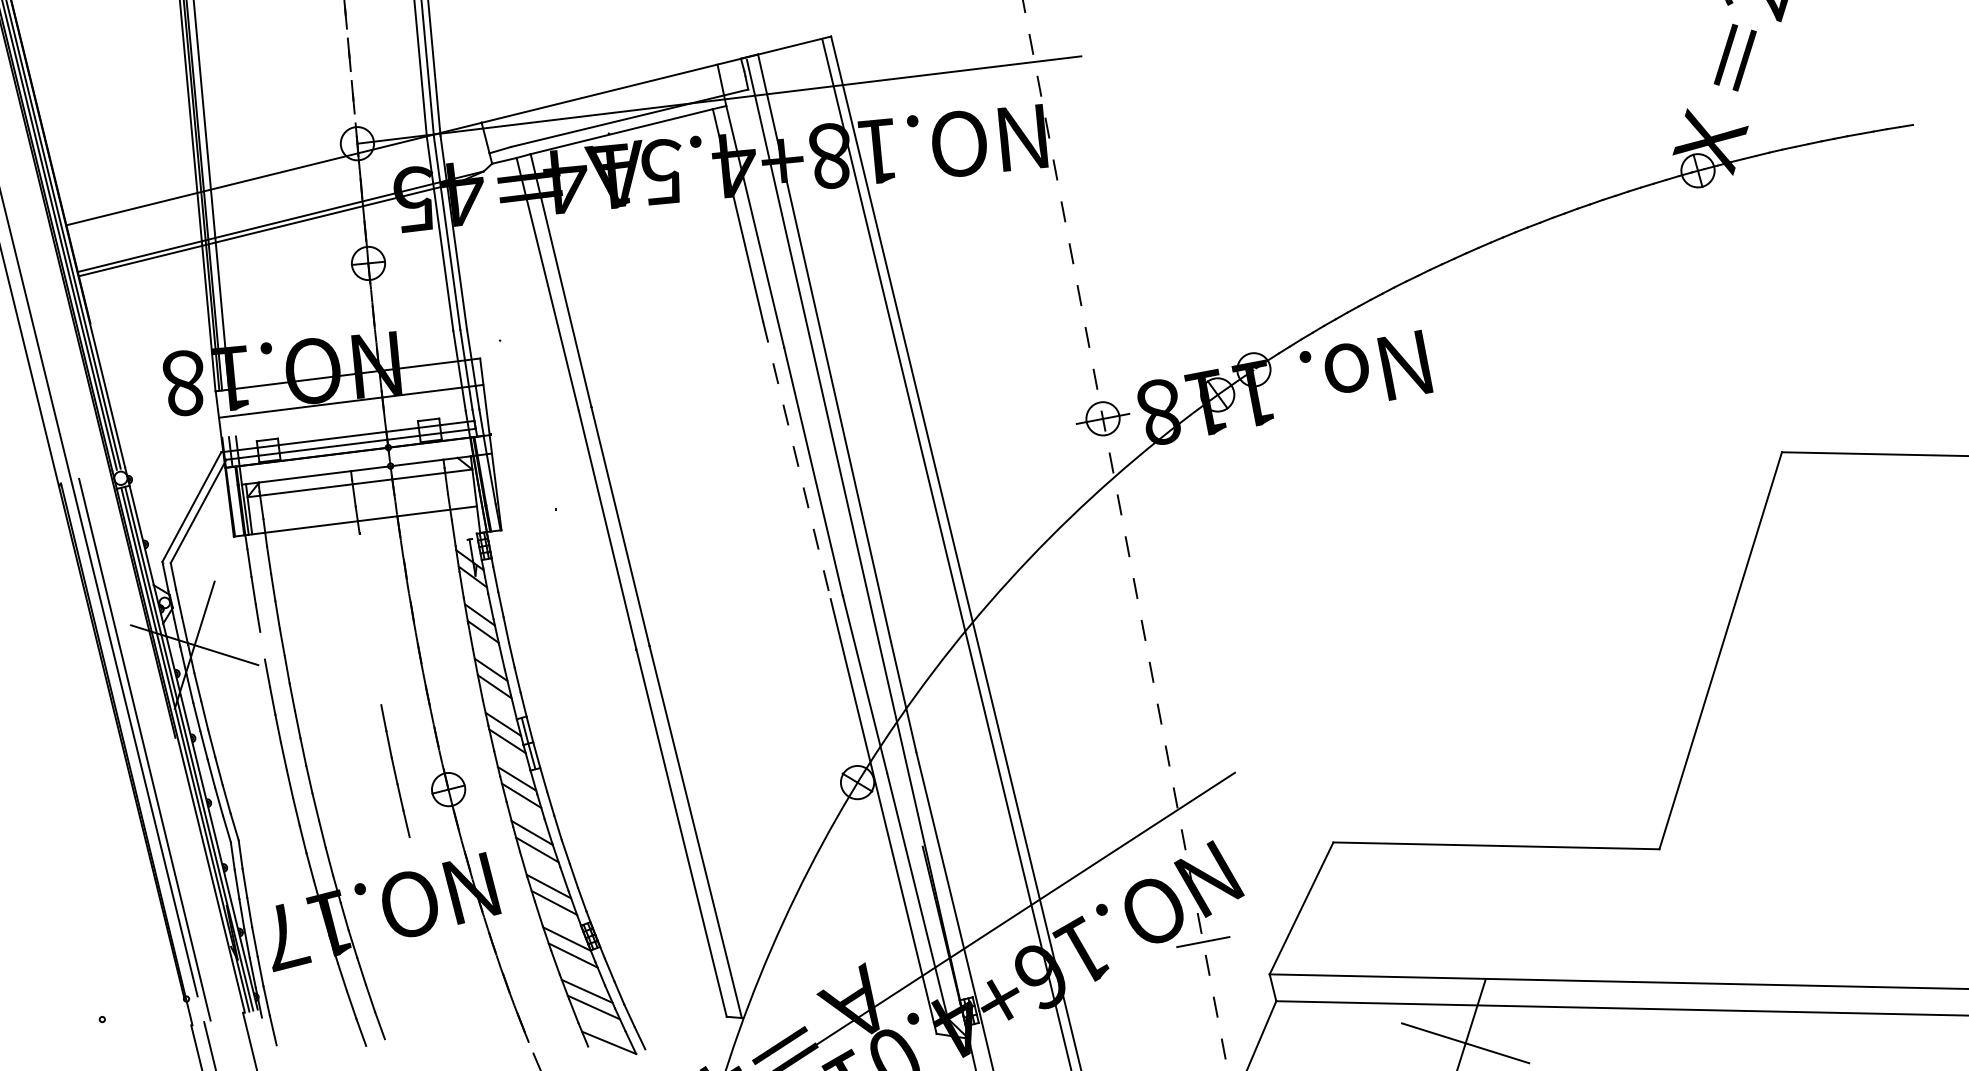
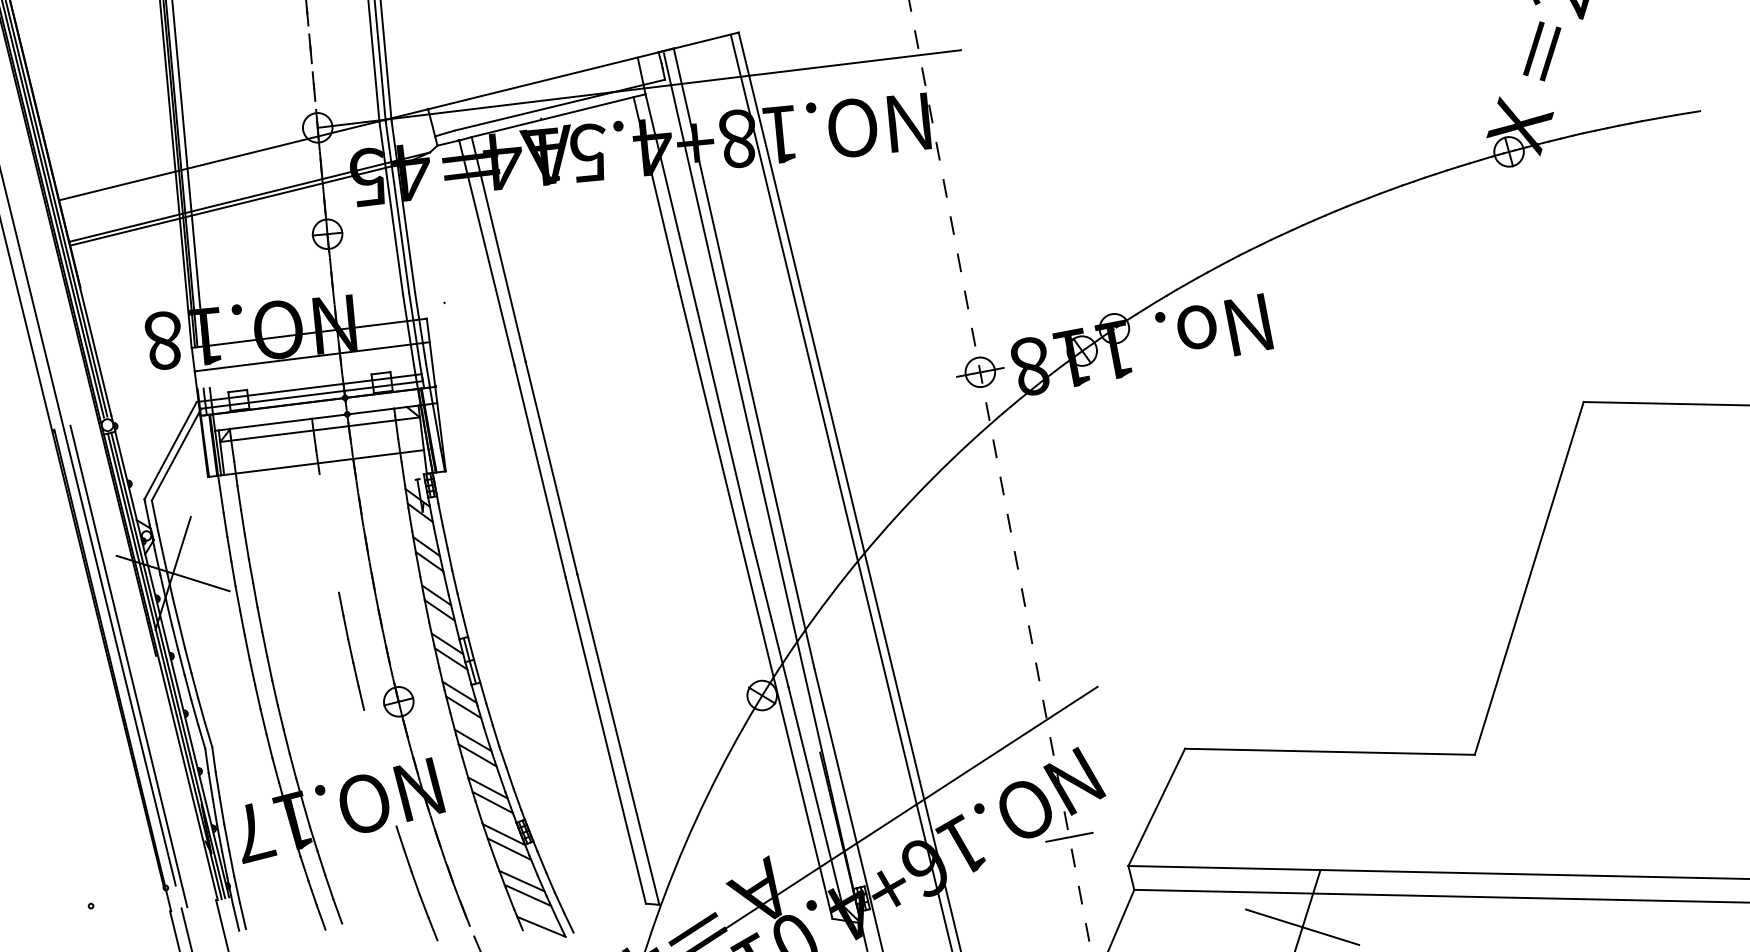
line: (797, 460) -> (708, 409), dashed -> solid
line: (262, 645) -> (233, 573), added
line: (395, 770) -> (351, 650), moved
part: (468, 994) -> (416, 883), added
line: (264, 1032) -> (235, 917), added

